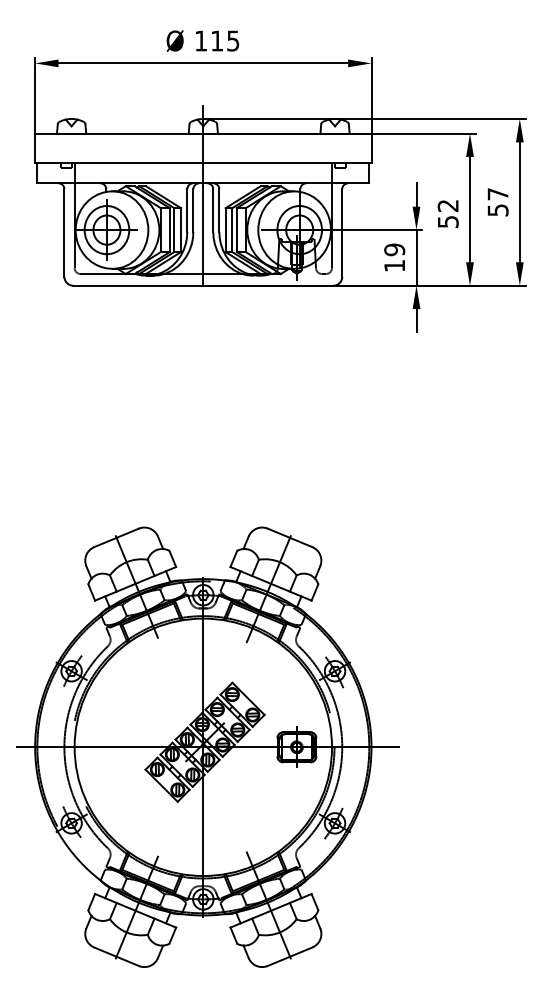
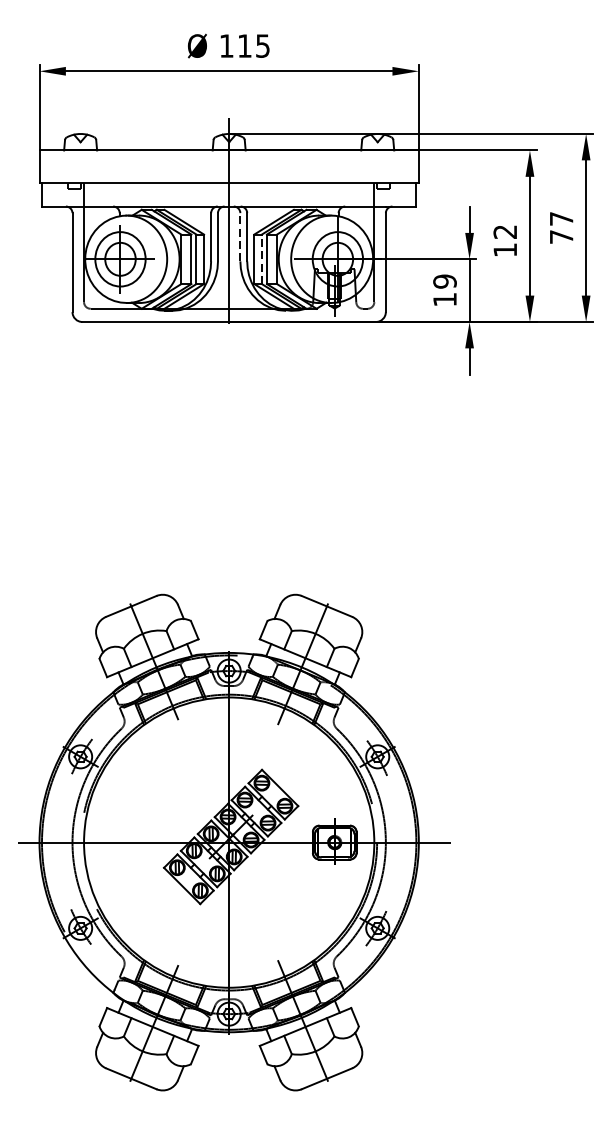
line: (213, 210) -> (240, 237), solid -> dashed
text: (497, 210) -> (560, 237), 57 -> 77
text: (448, 221) -> (505, 249), 52 -> 12
line: (232, 230) -> (262, 259), solid -> dashed

